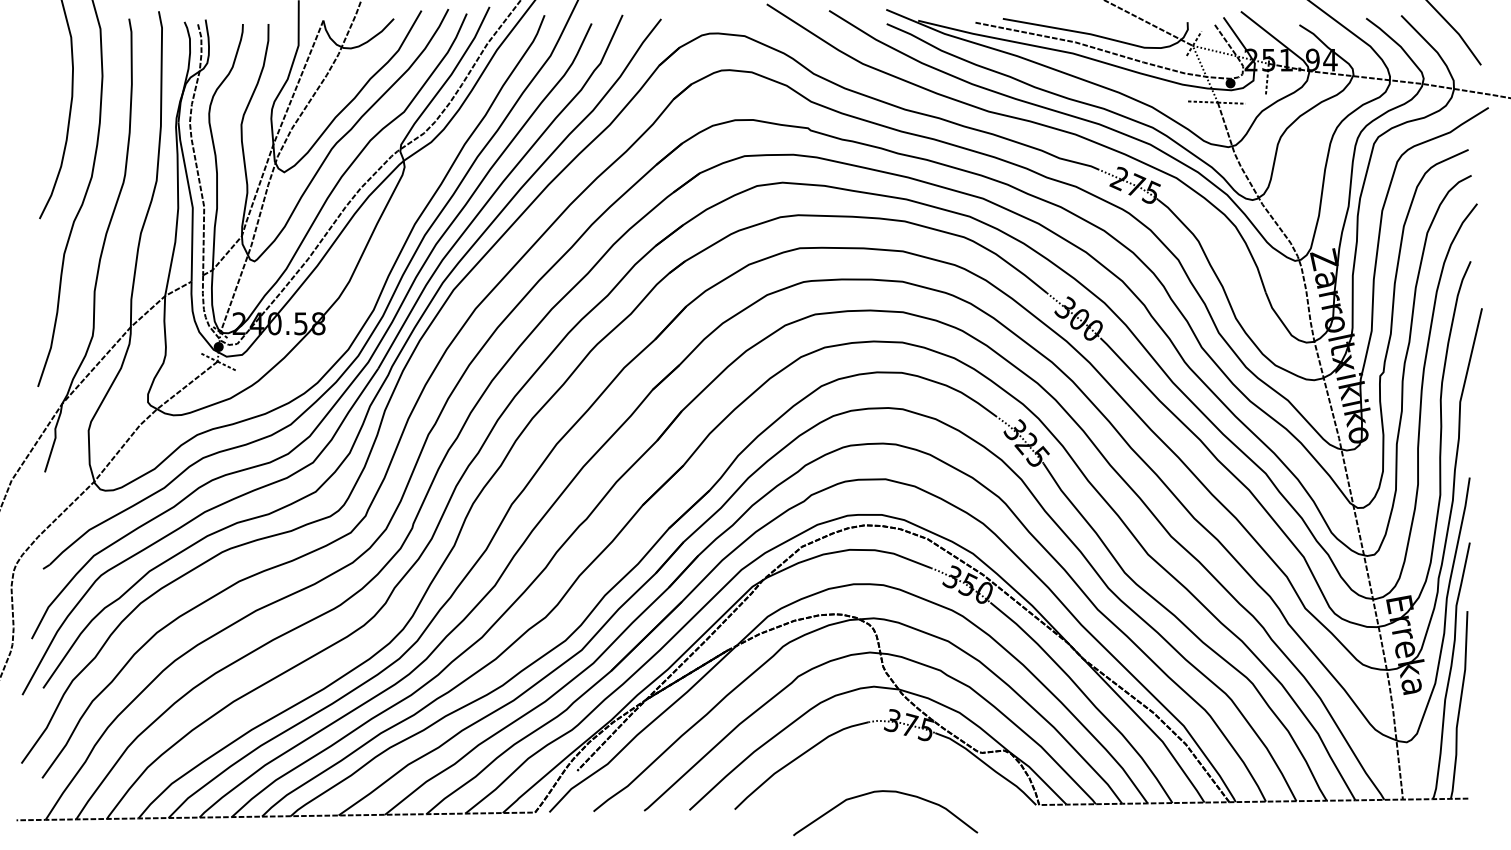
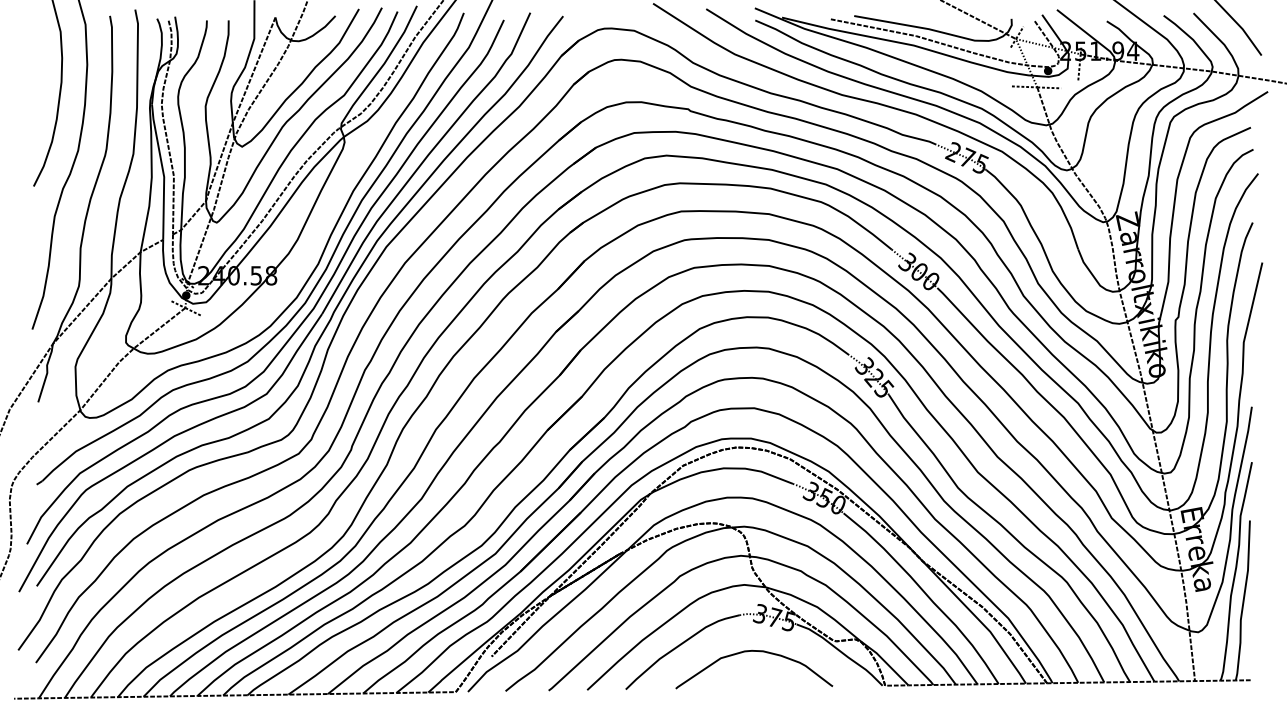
curve: (885, 791) -> (754, 651), moved

